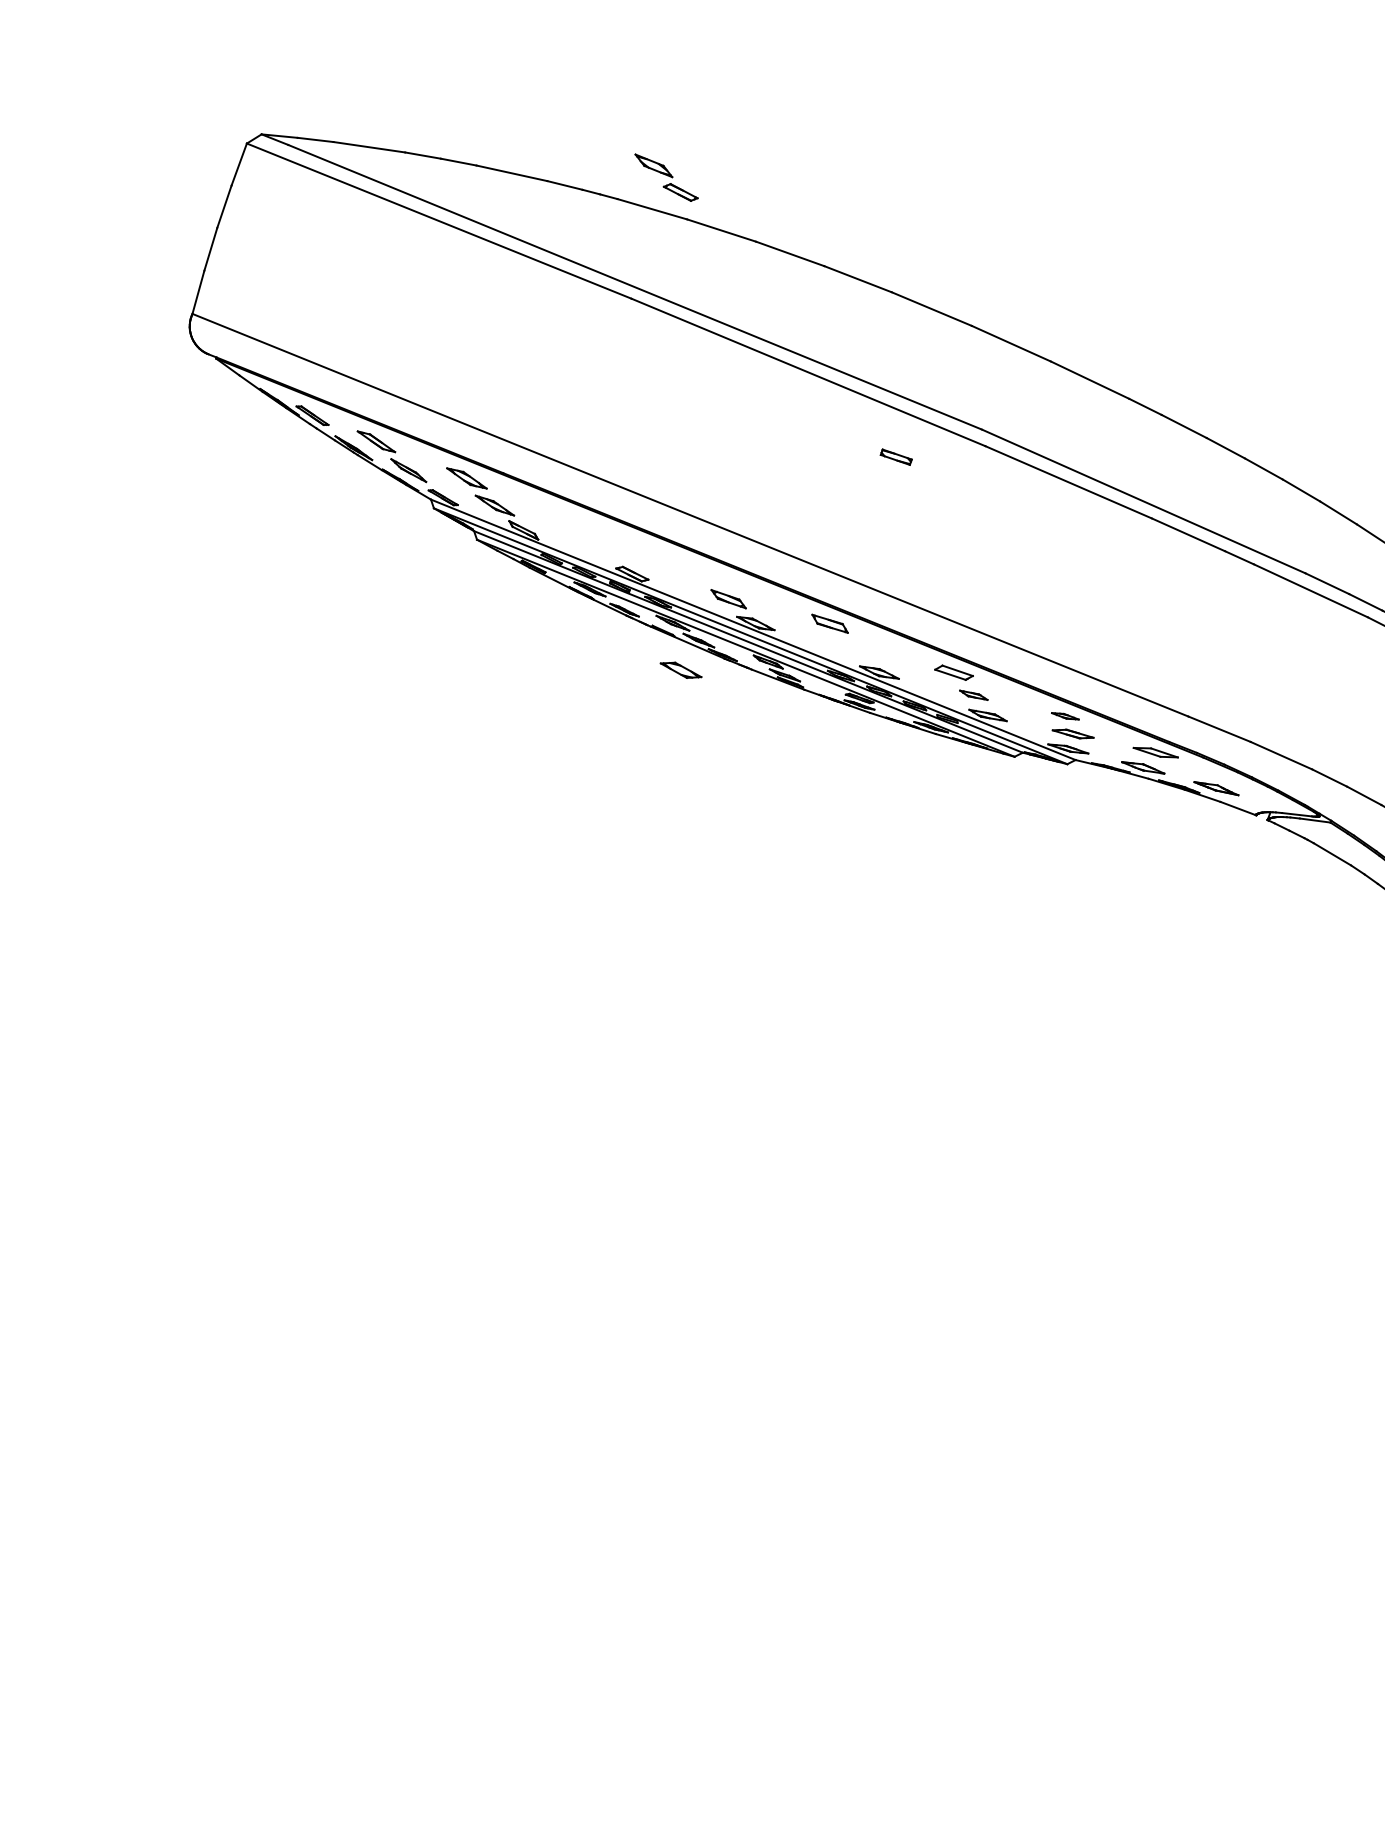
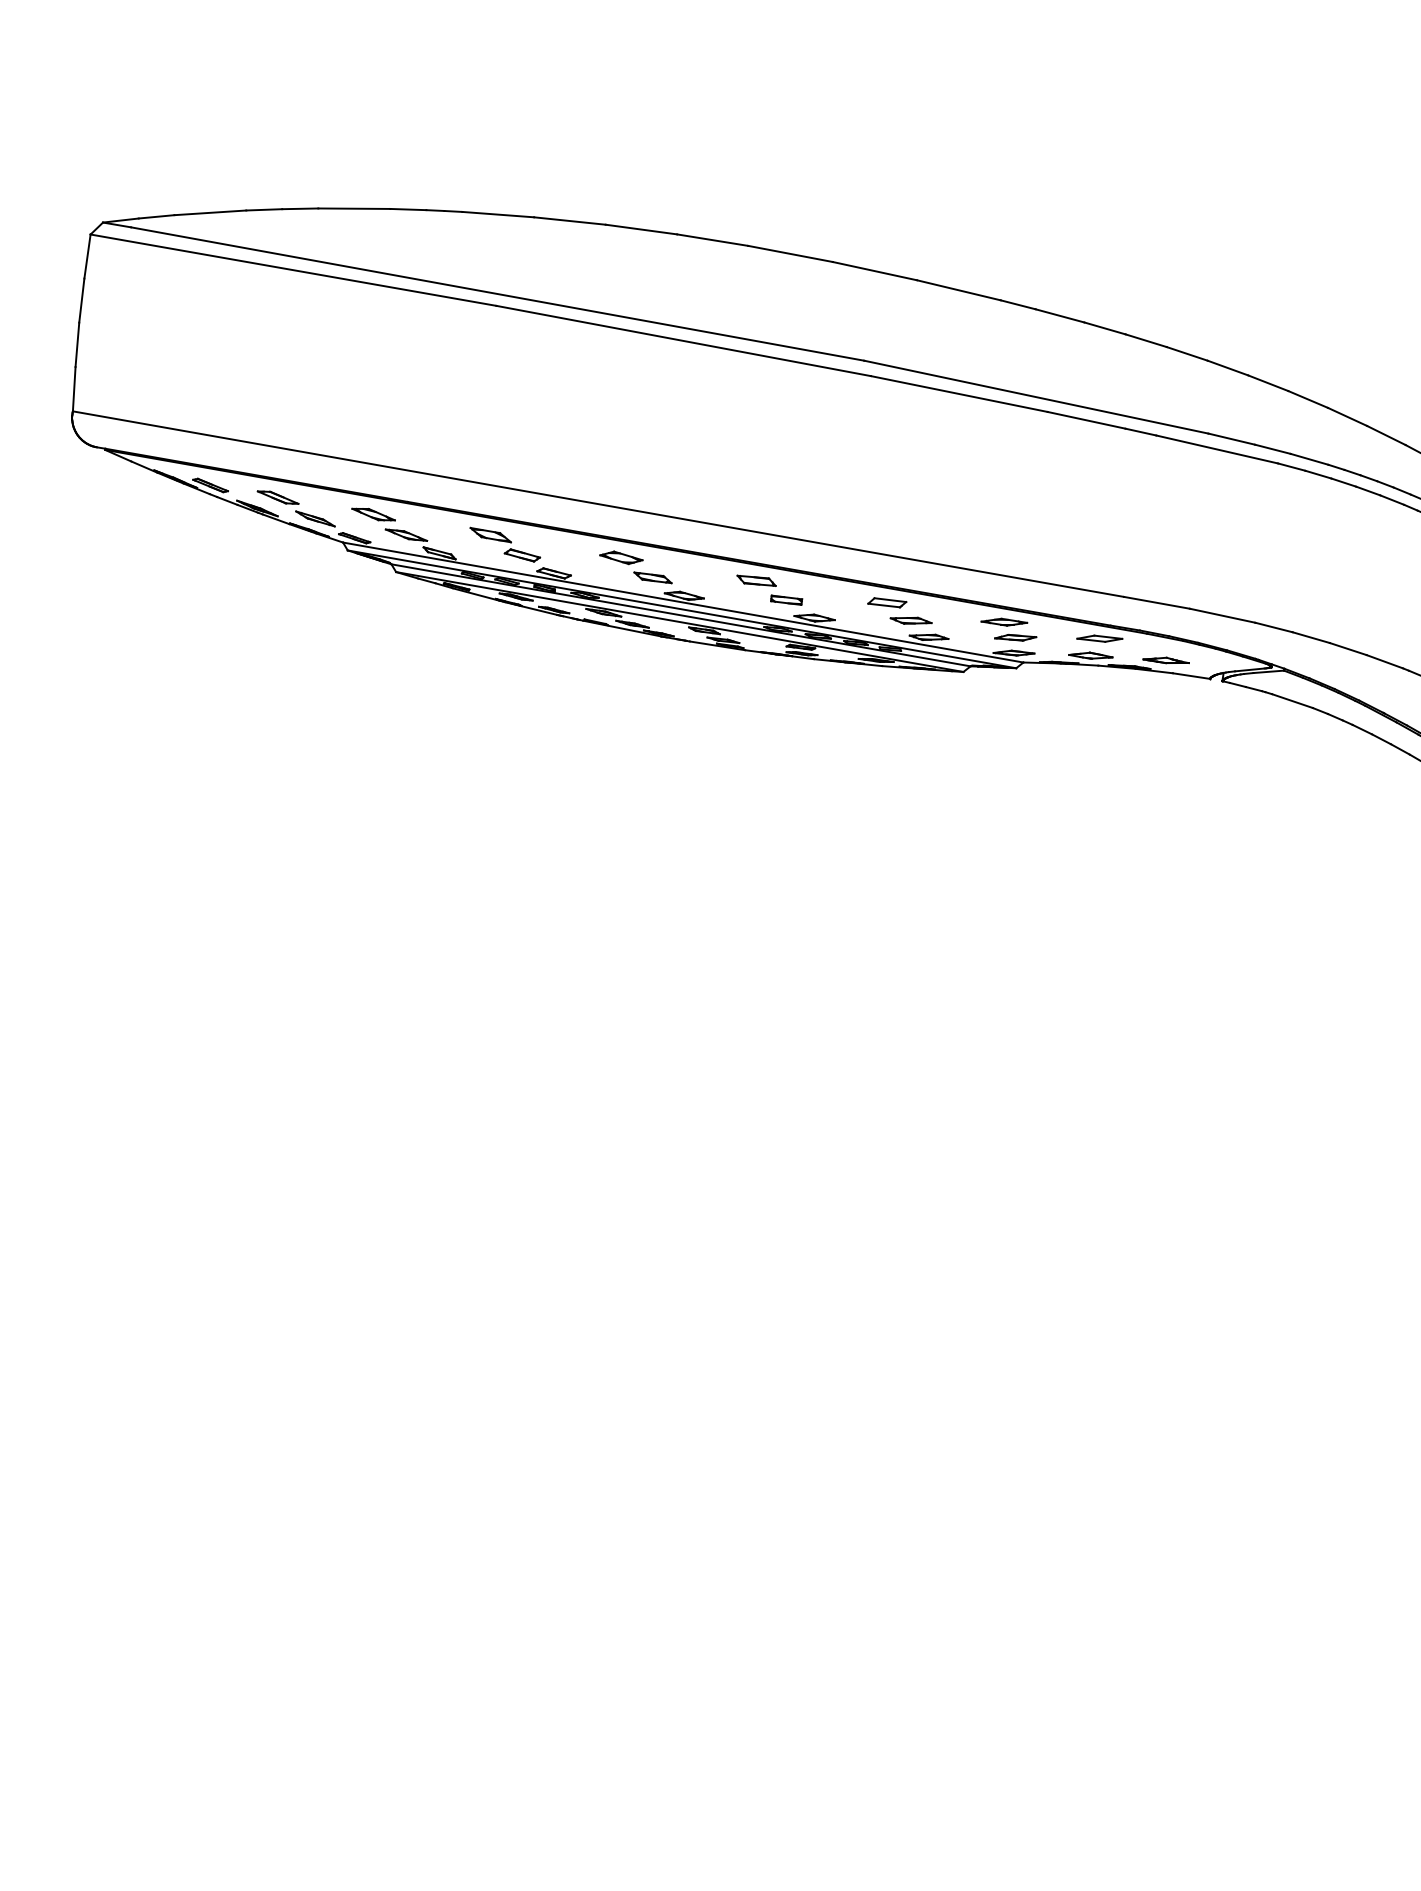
part: (666, 178) -> (505, 544), moved
part: (896, 456) -> (786, 599), moved
part: (681, 670) -> (621, 557), moved
part: (973, 695) -> (910, 620), size x1.43
part: (1065, 715) -> (1004, 621), size x1.67

